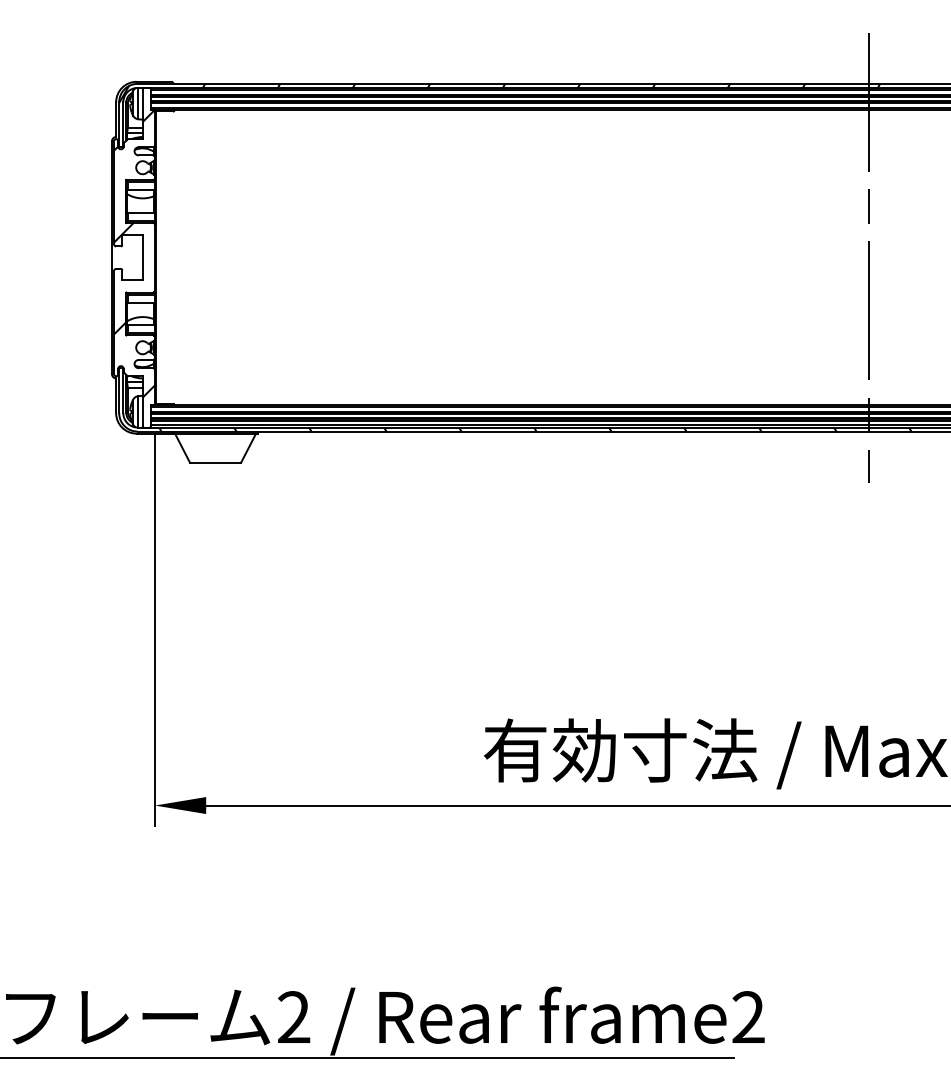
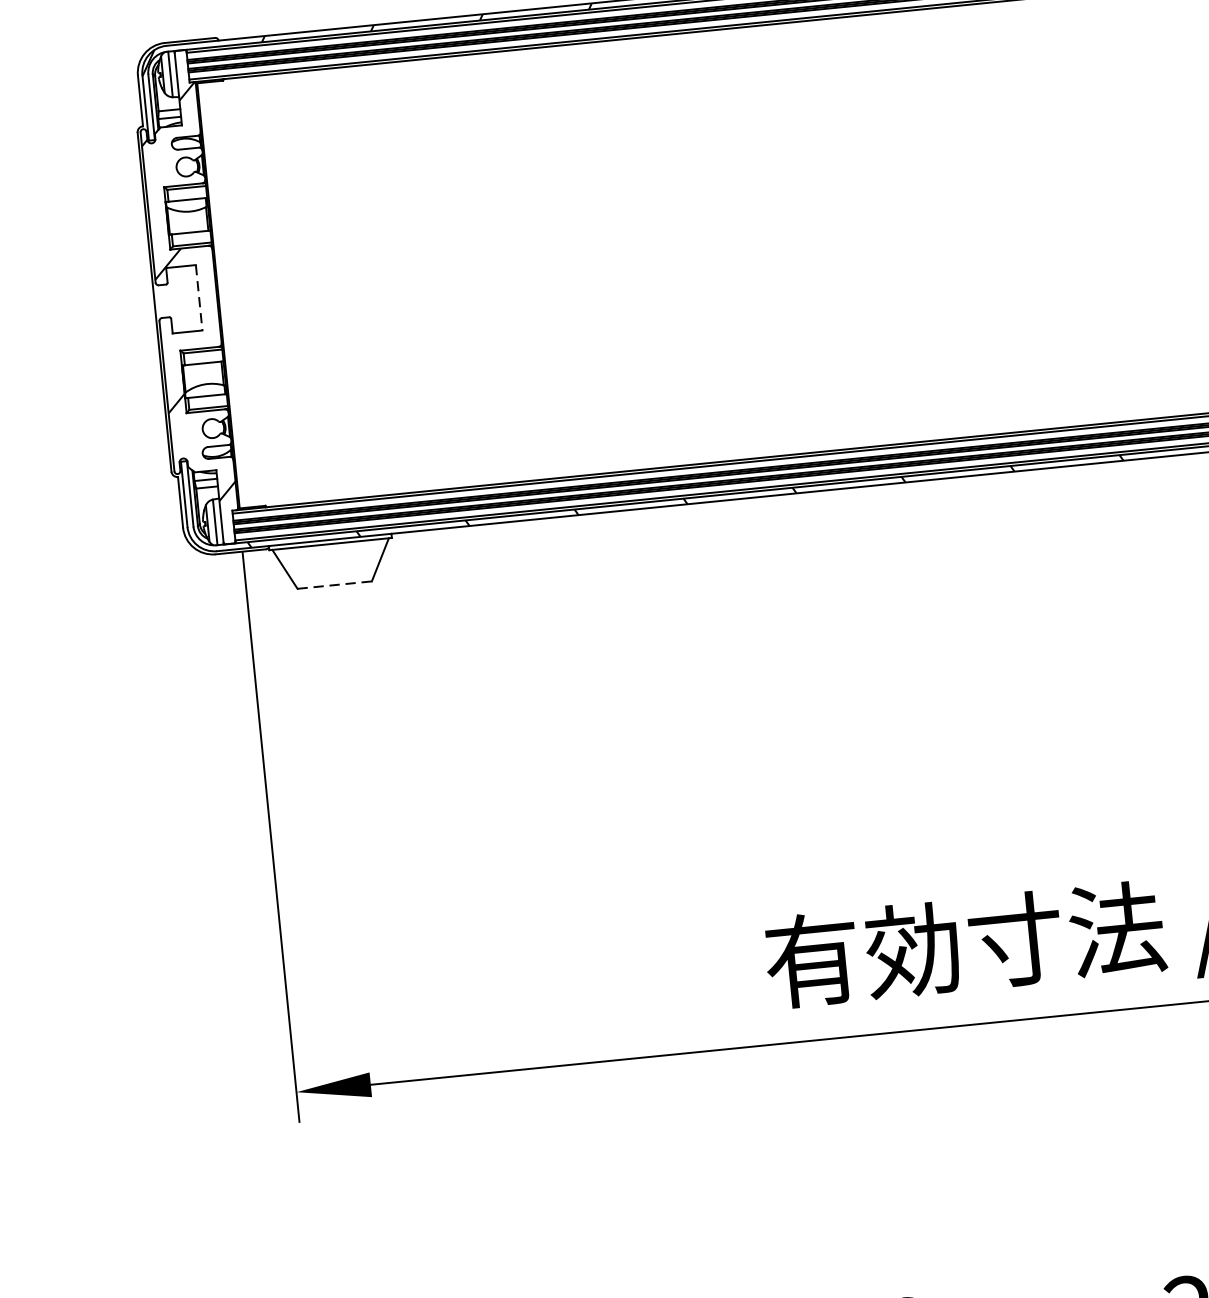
line: (142, 257) -> (198, 297), solid -> dashed
line: (215, 462) -> (334, 584), solid -> dashed

